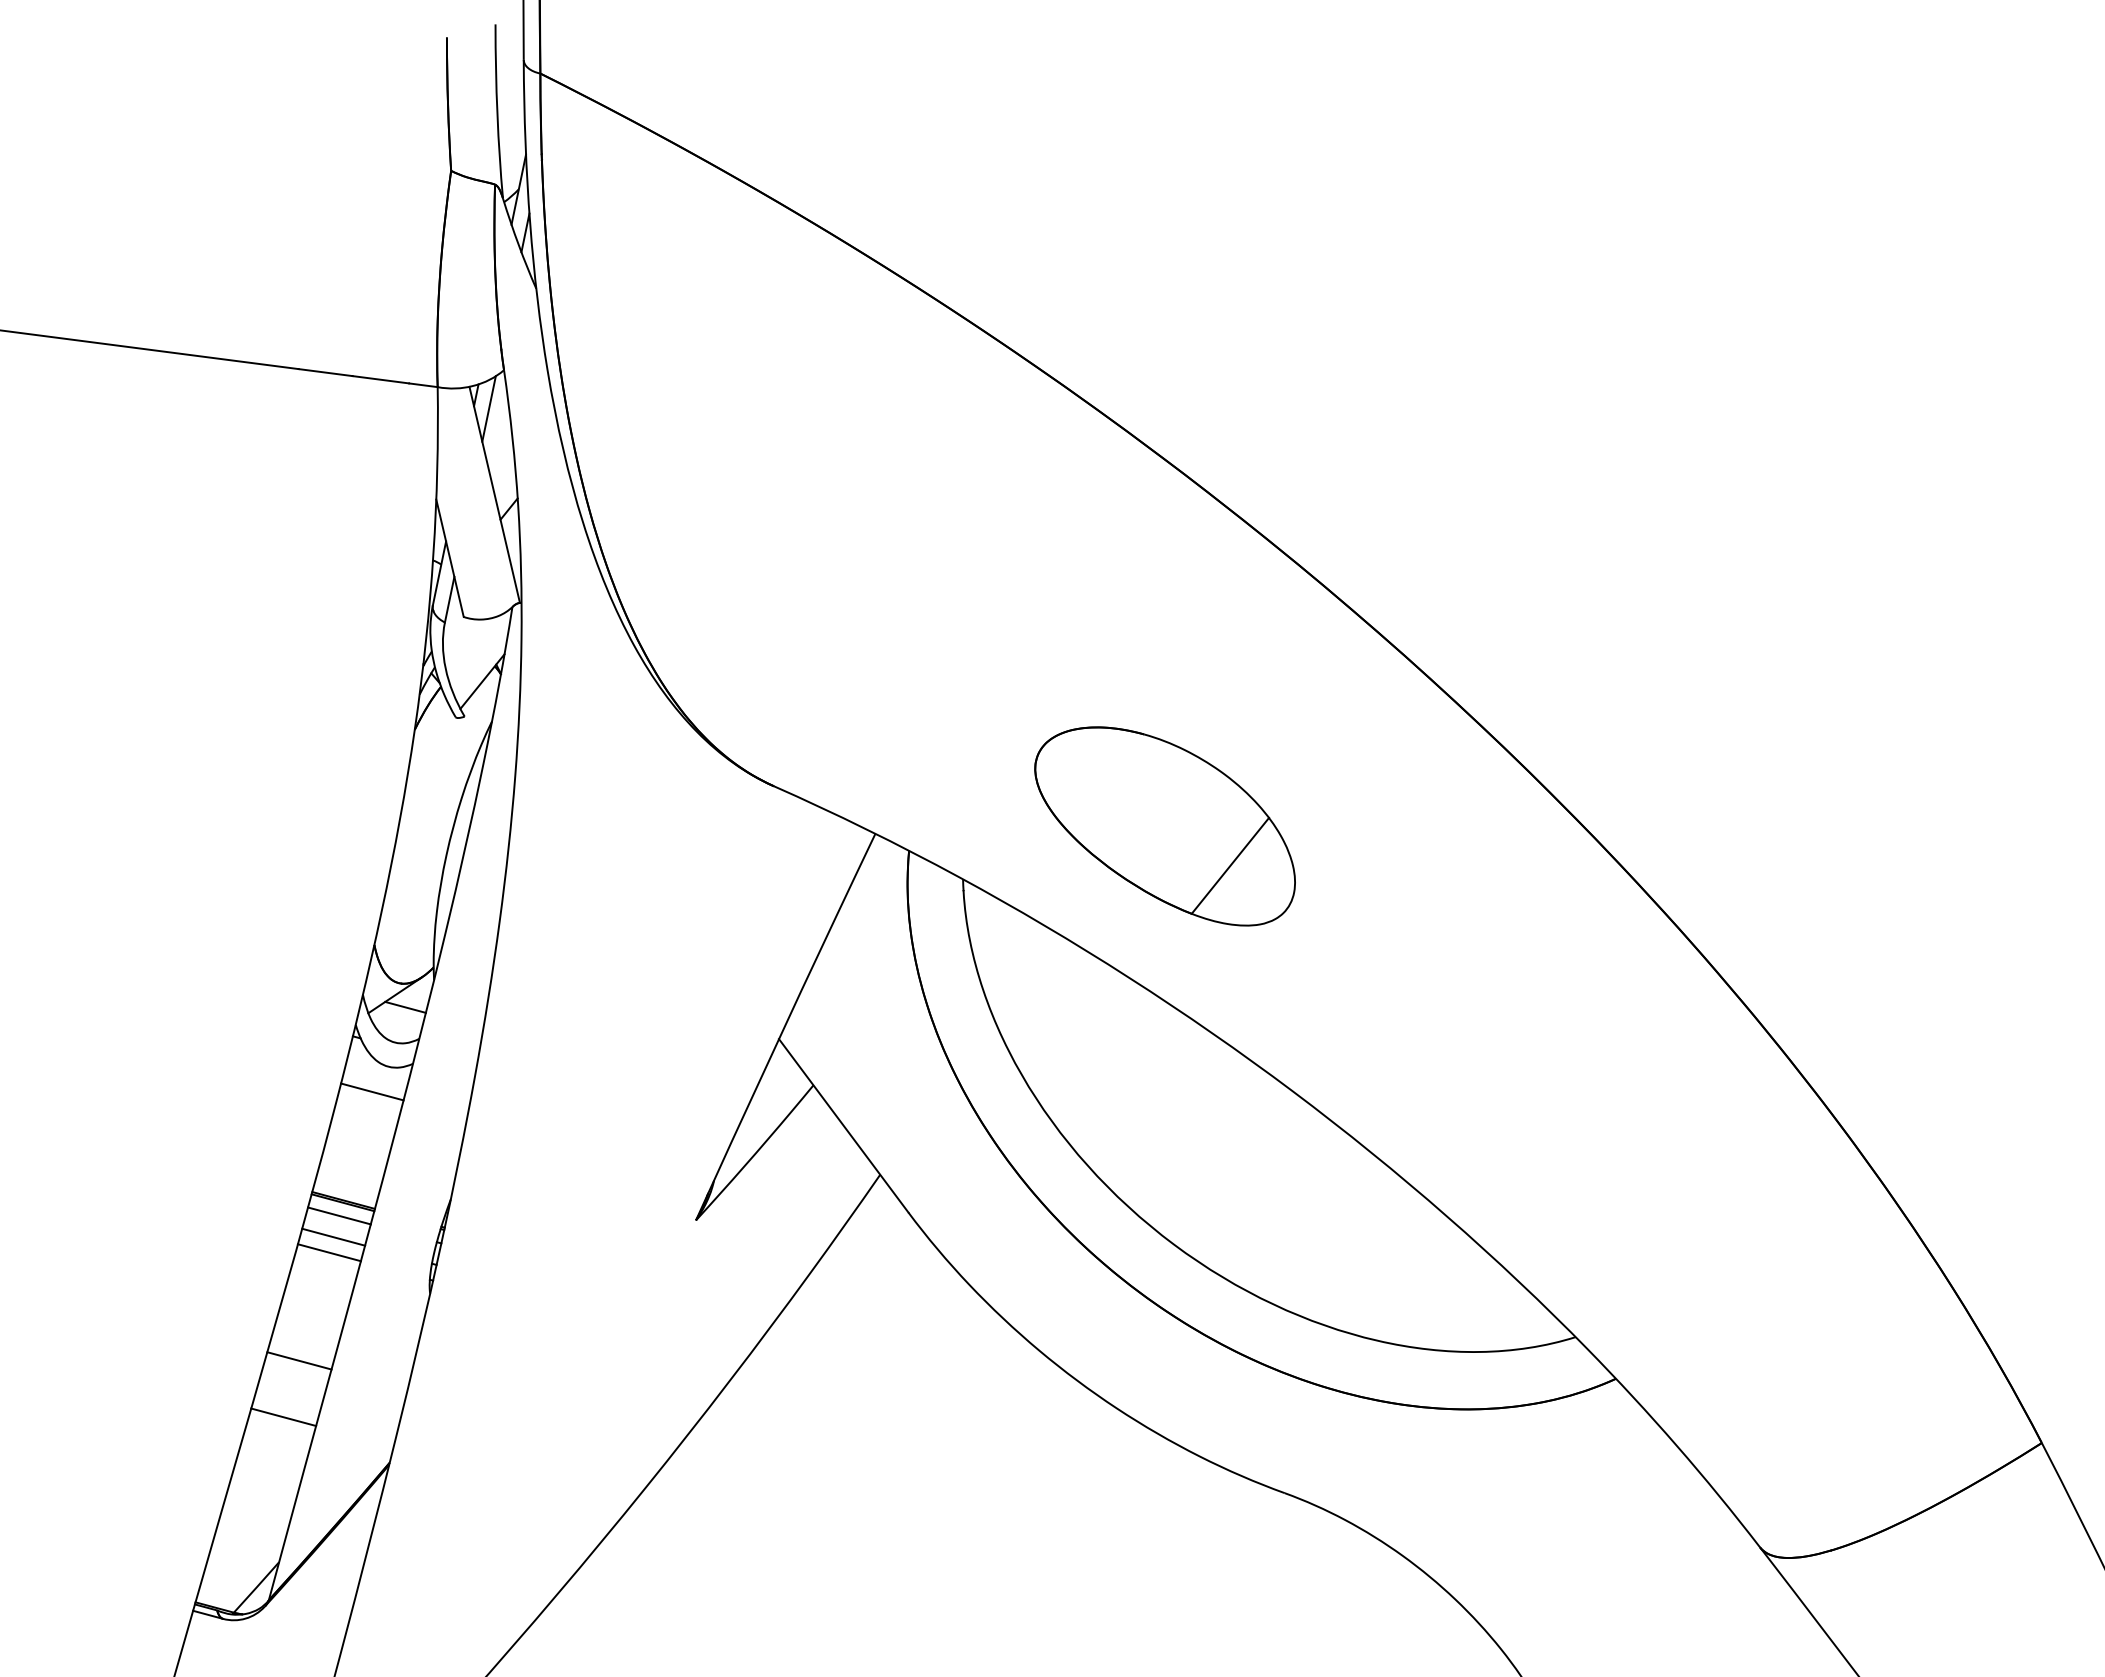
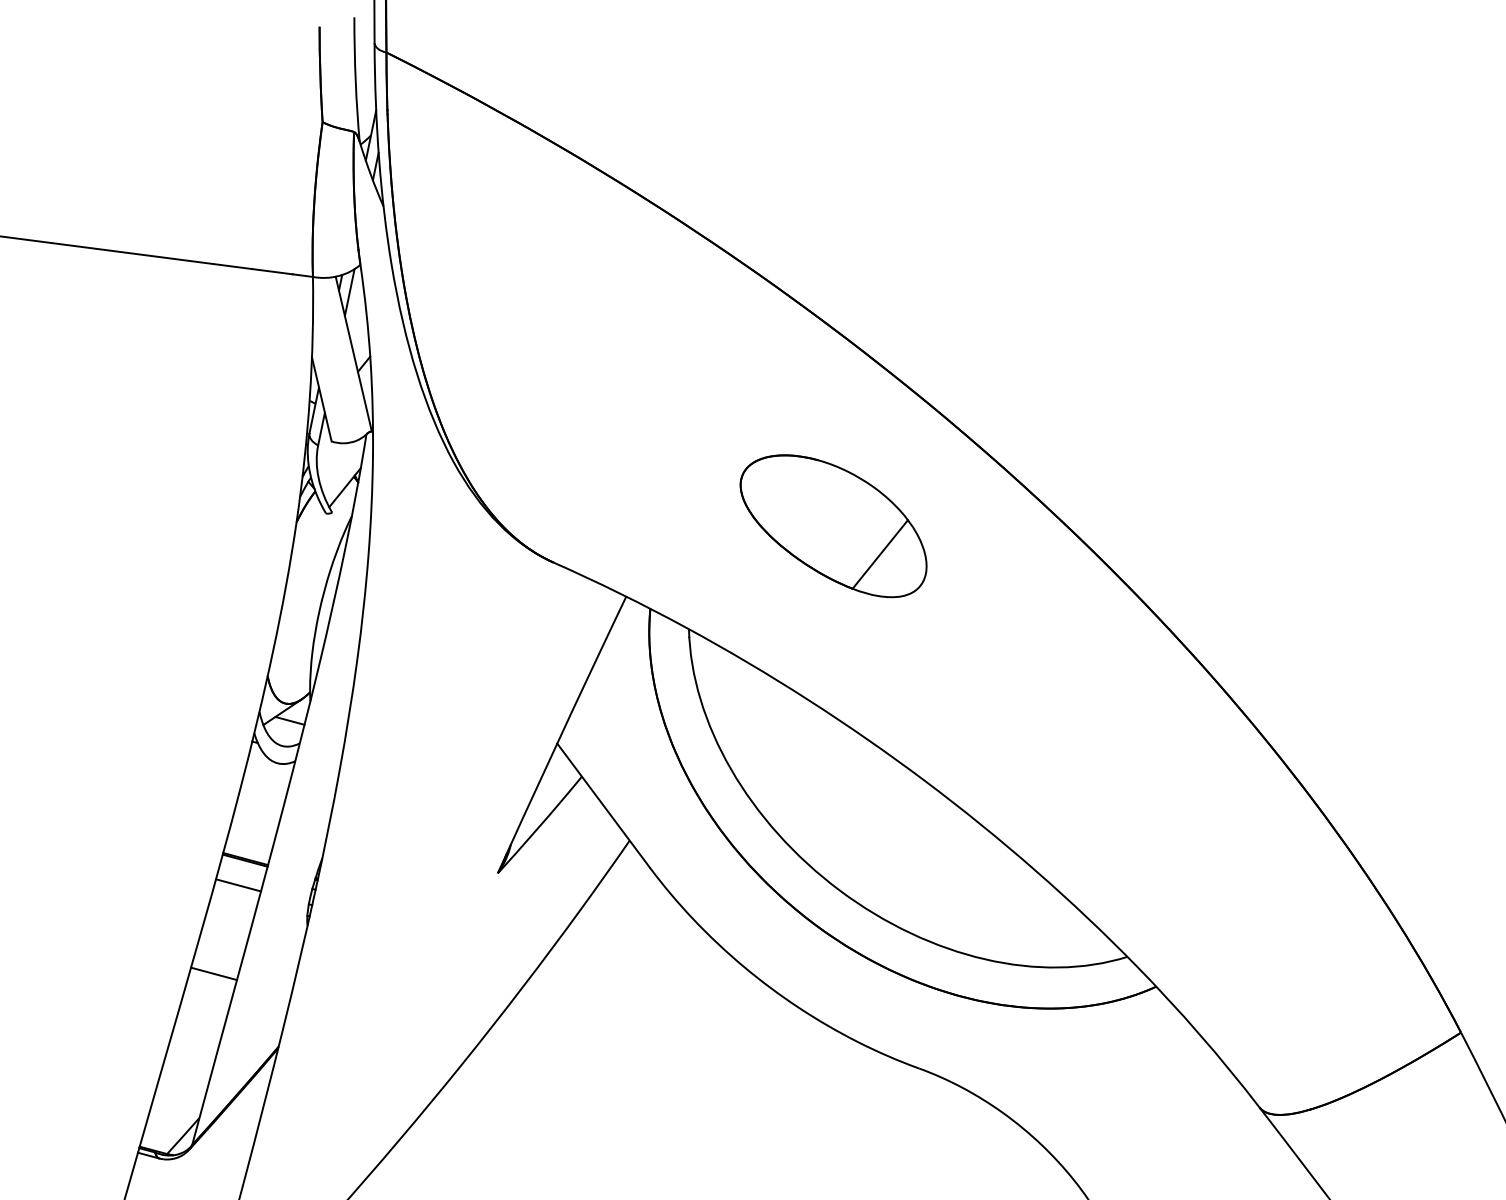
part: (1164, 826) -> (833, 526), moved
line: (372, 1091) -> (266, 781), removed
line: (339, 1215) -> (242, 869), removed
line: (328, 1252) -> (234, 896), removed
line: (283, 1417) -> (202, 1014), removed

